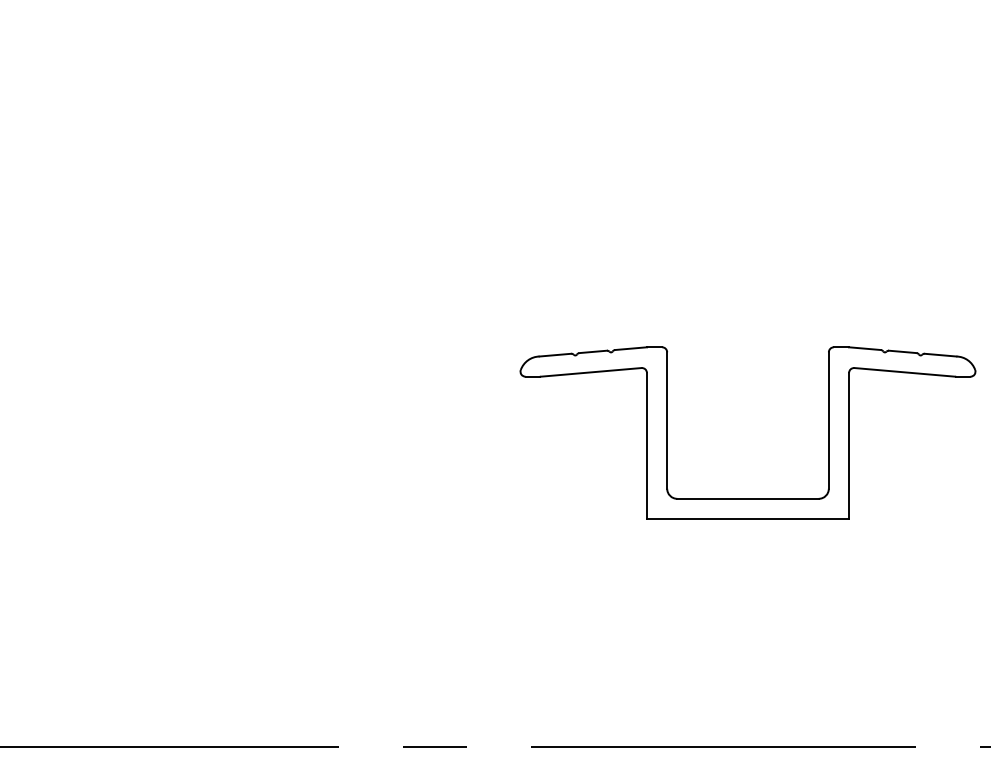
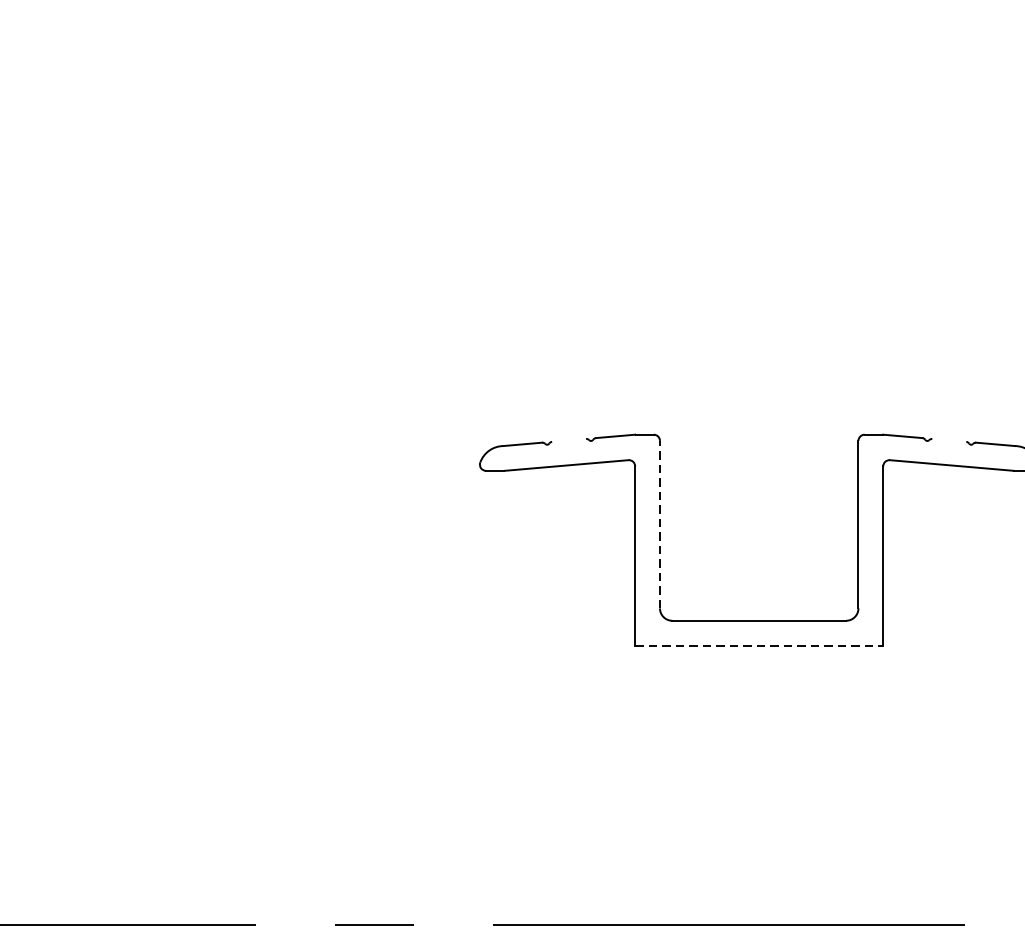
line: (593, 351) -> (569, 439), removed
line: (902, 351) -> (948, 439), removed
line: (667, 420) -> (660, 524), solid -> dashed
line: (748, 519) -> (759, 646), solid -> dashed

